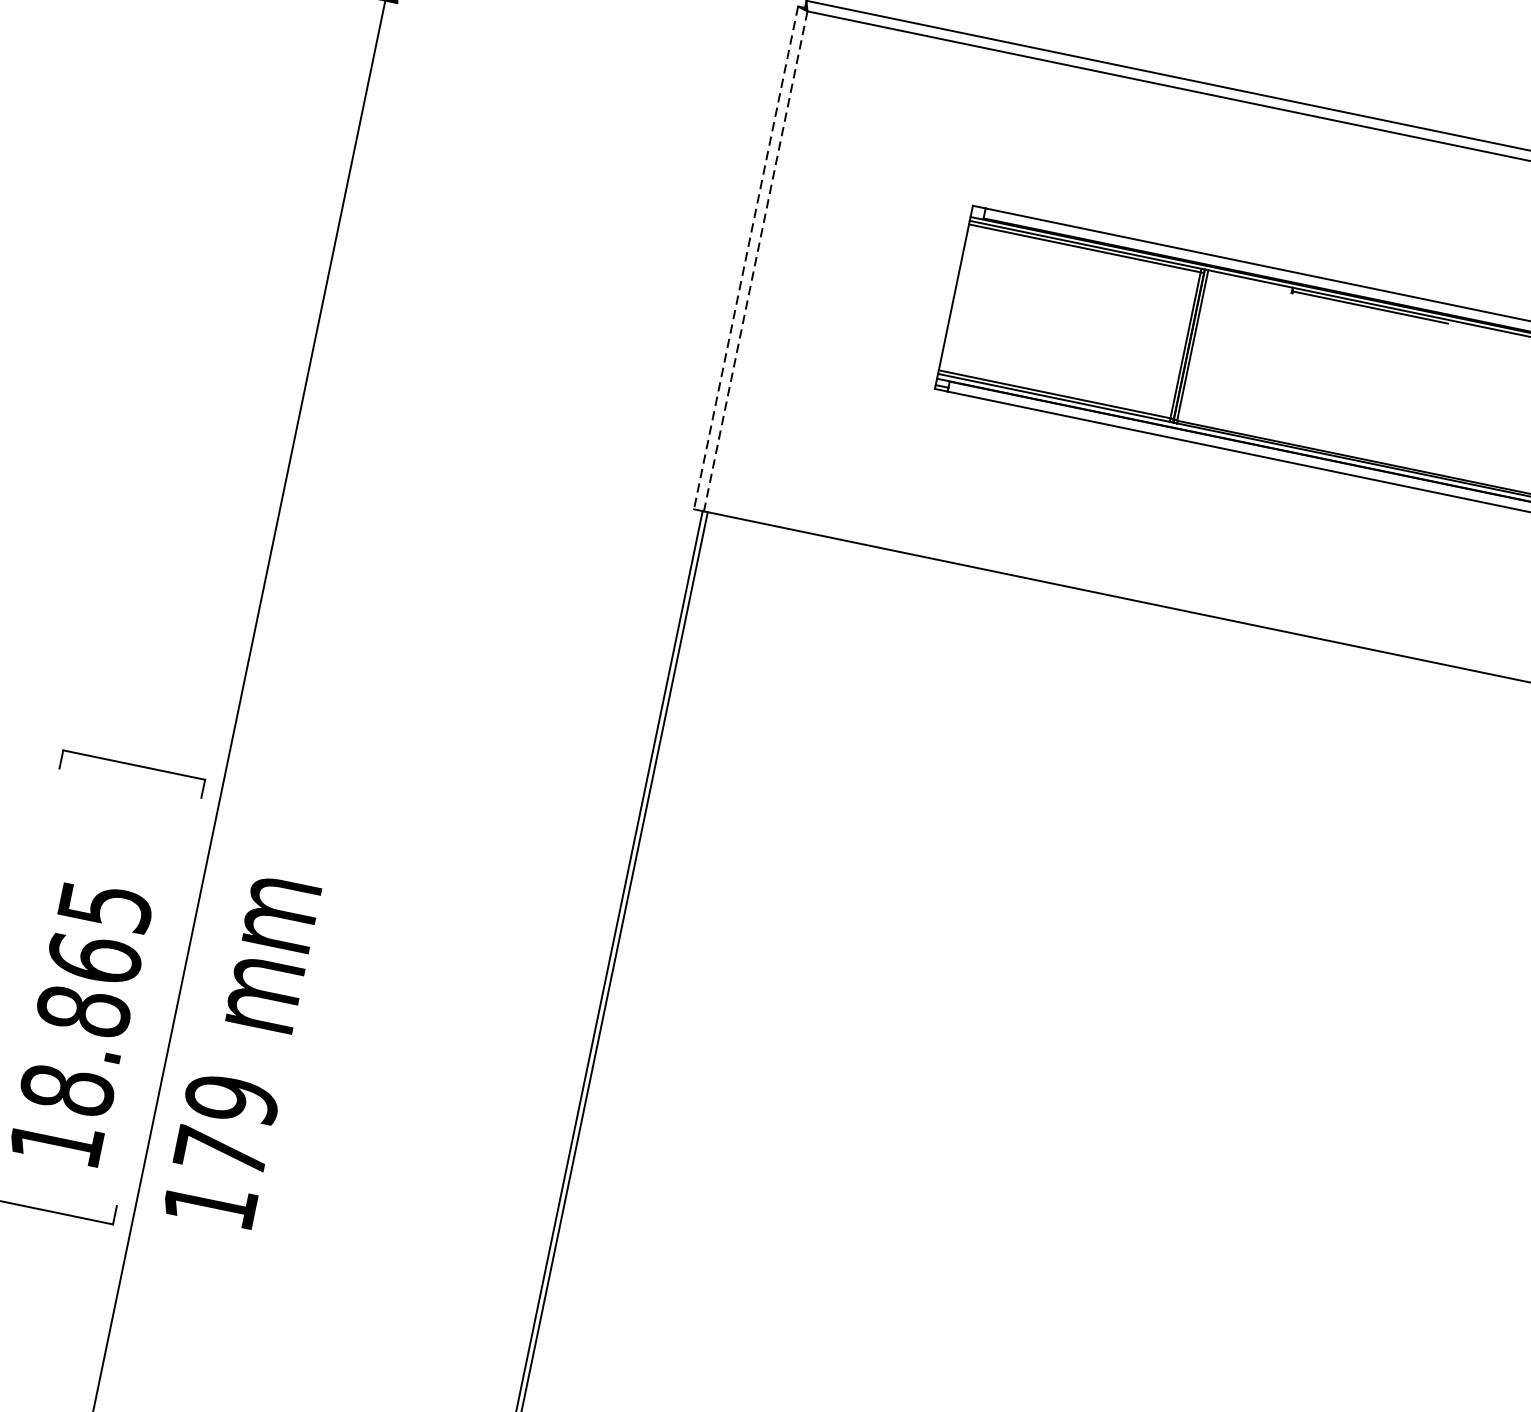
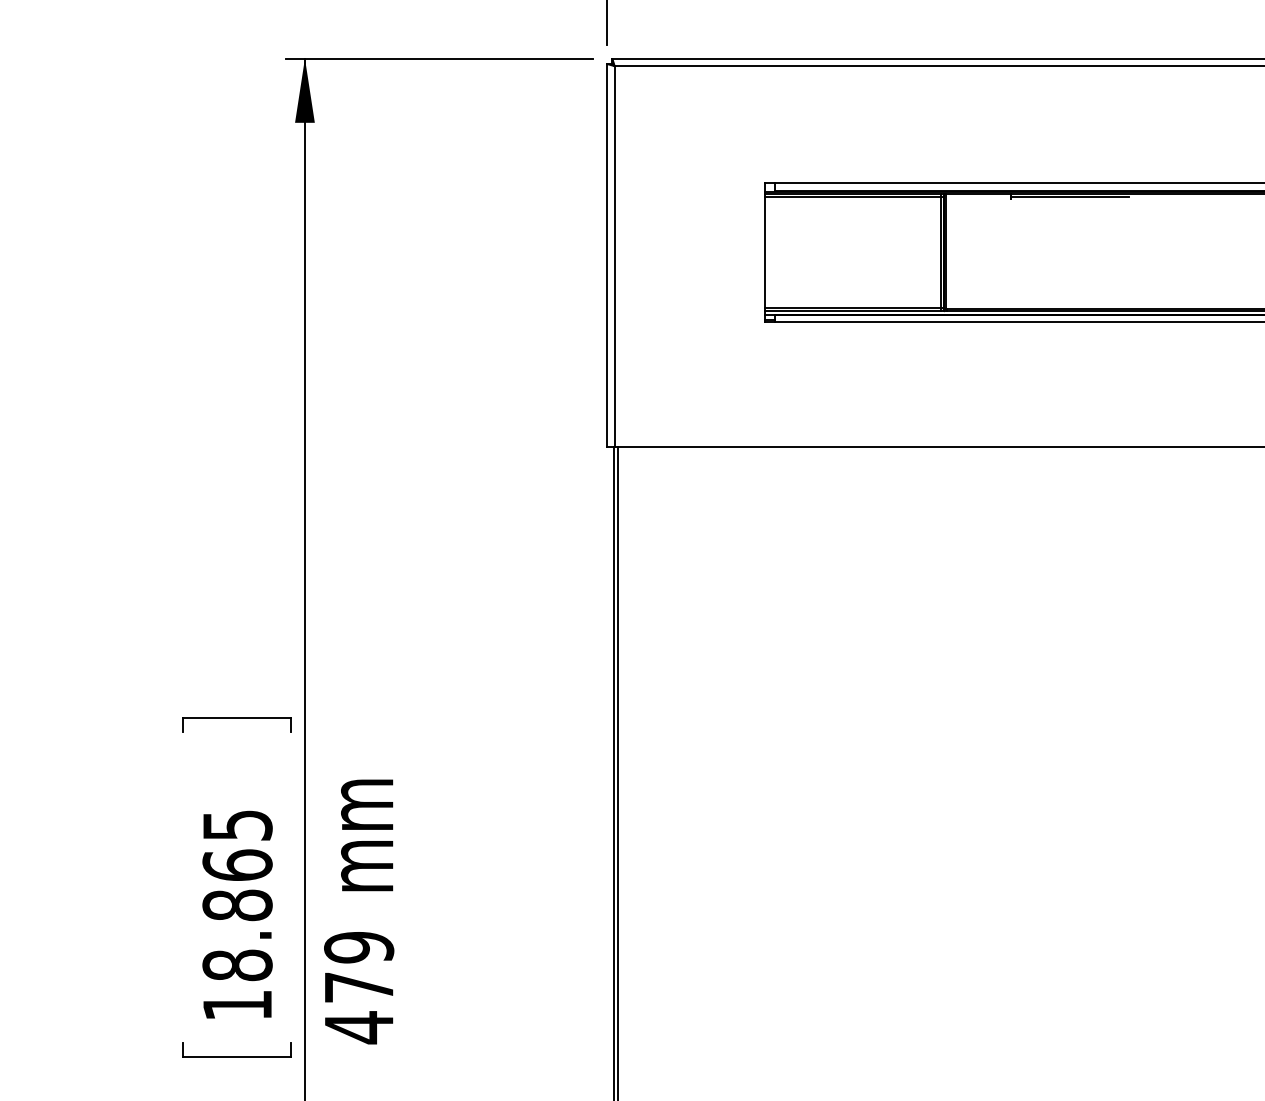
line: (746, 258) -> (607, 255), dashed -> solid
line: (755, 261) -> (614, 256), dashed -> solid
text: (210, 1204) -> (359, 1027), 179 -> 479

